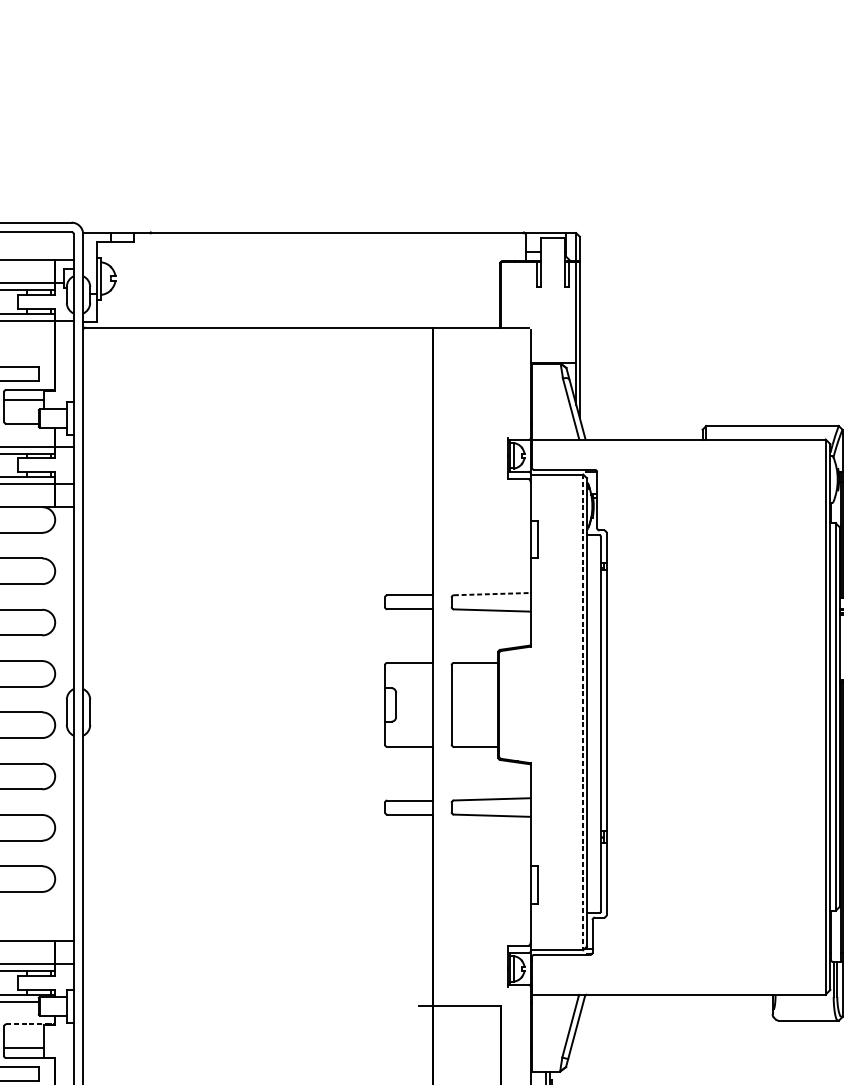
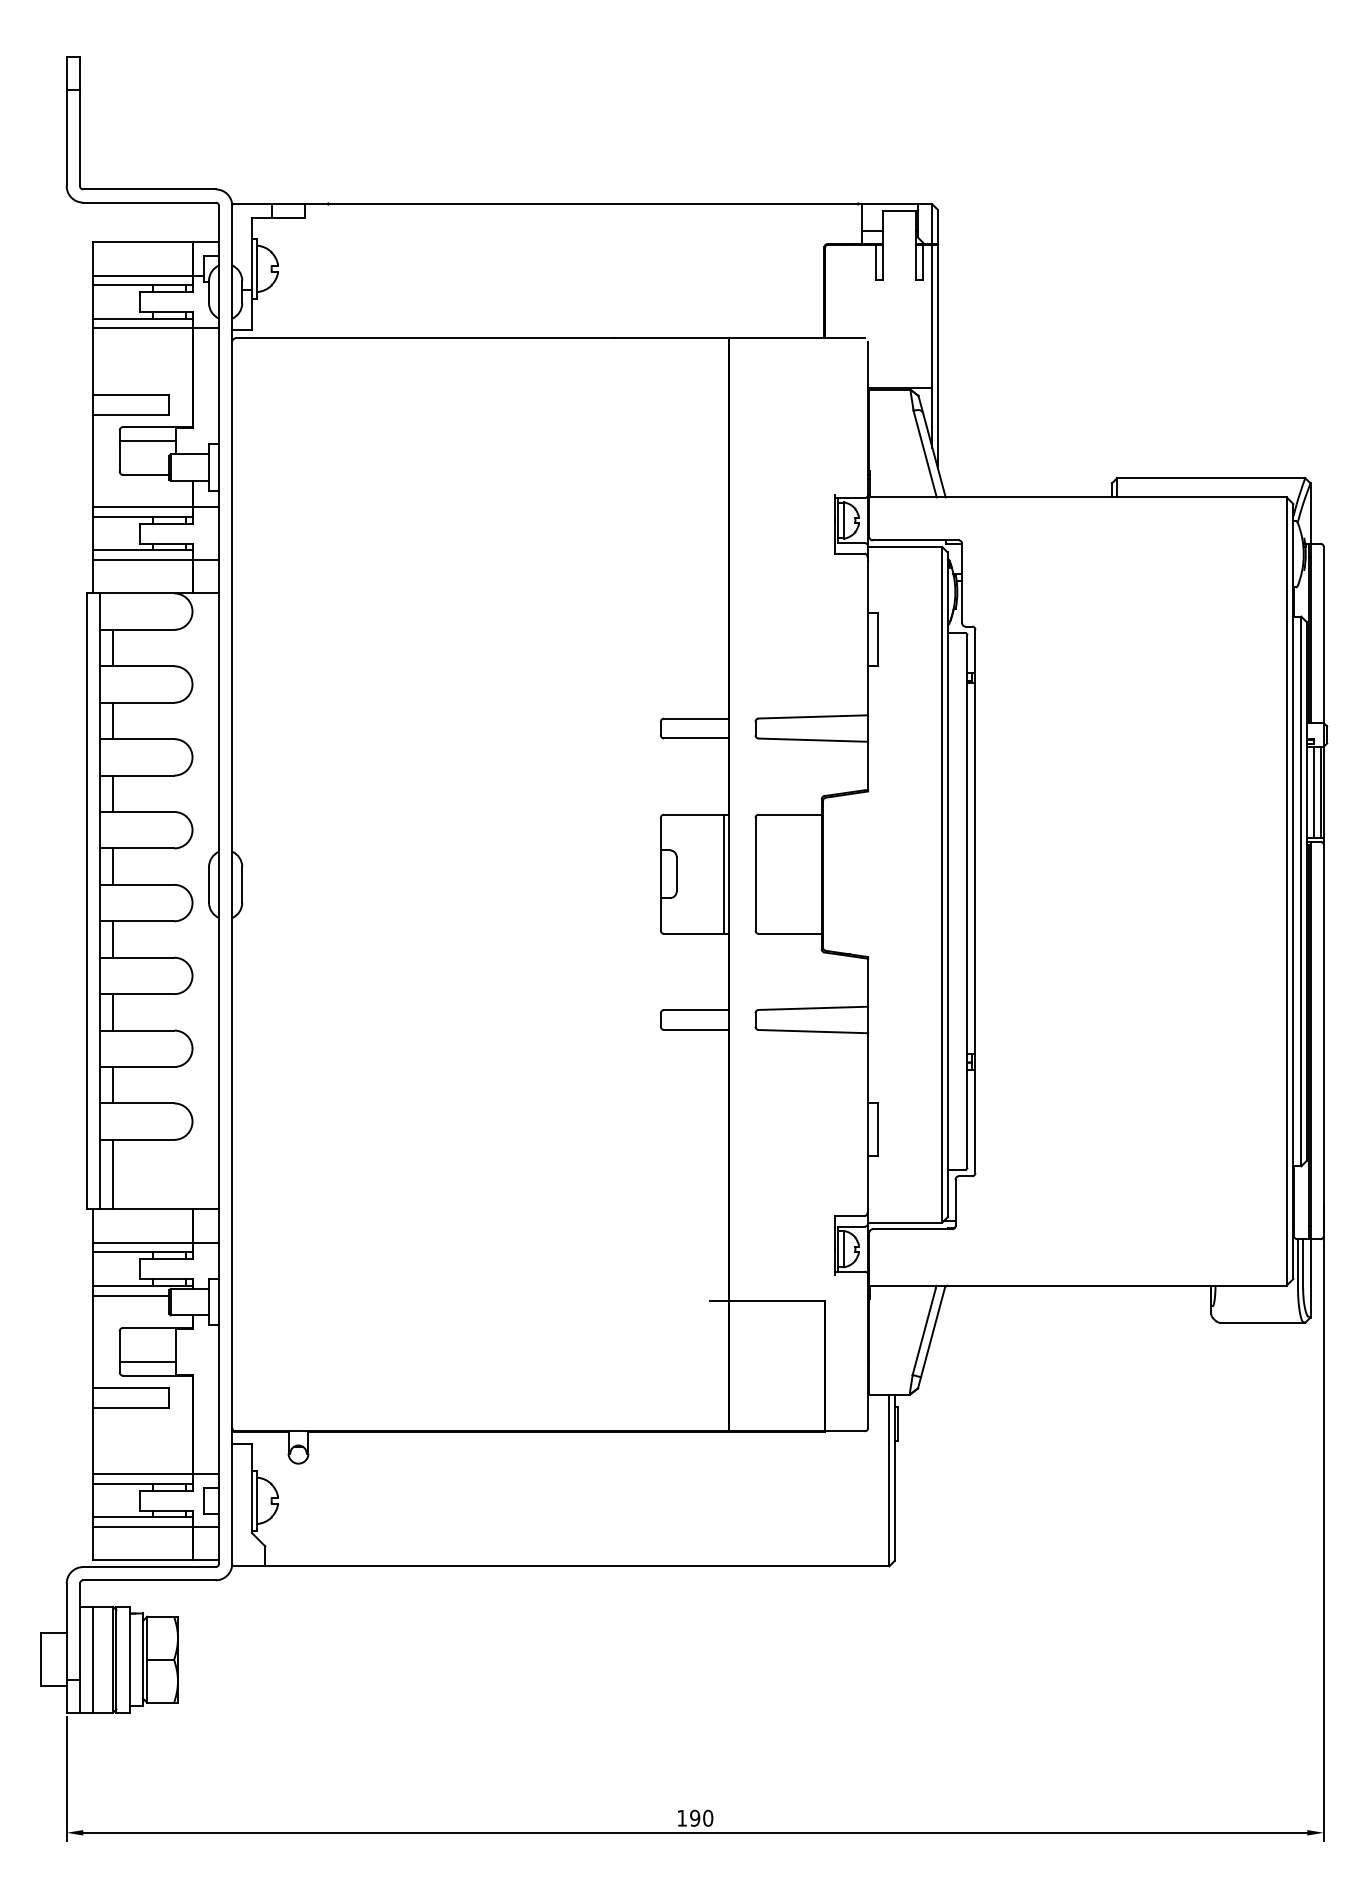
line: (492, 593) -> (813, 716), dashed -> solid
line: (429, 704) -> (723, 873), added
line: (583, 712) -> (942, 884), dashed -> solid
line: (30, 1024) -> (157, 1327), dashed -> solid

